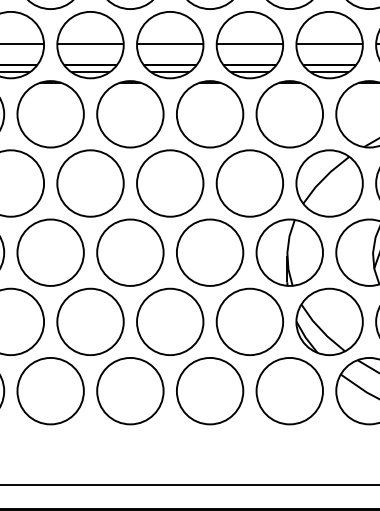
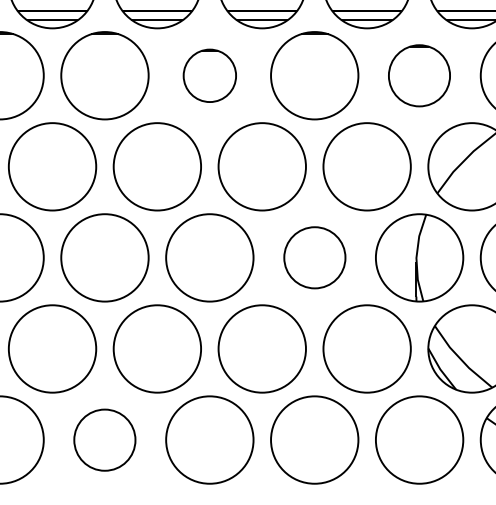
part: (130, 114) -> (209, 75), size x0.6
part: (289, 114) -> (419, 75), size x0.7
part: (210, 252) -> (315, 257), size x0.7
part: (50, 391) -> (104, 440), size x0.7

